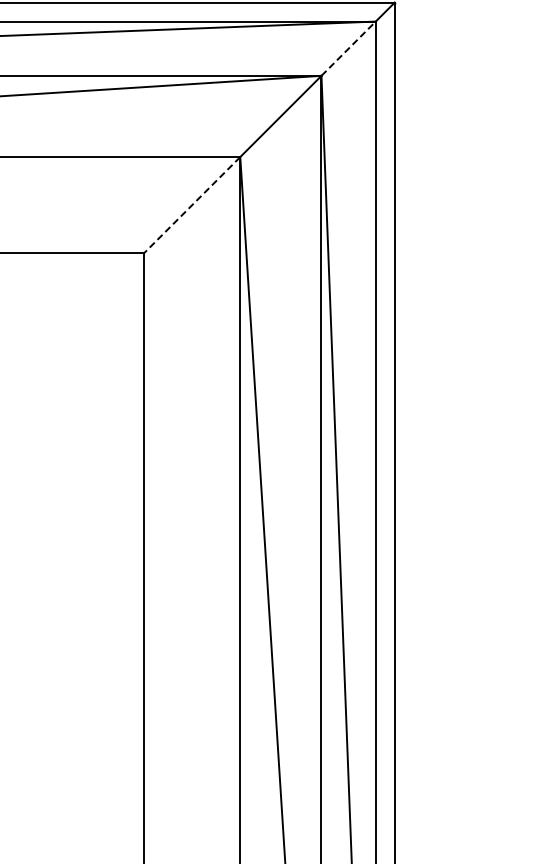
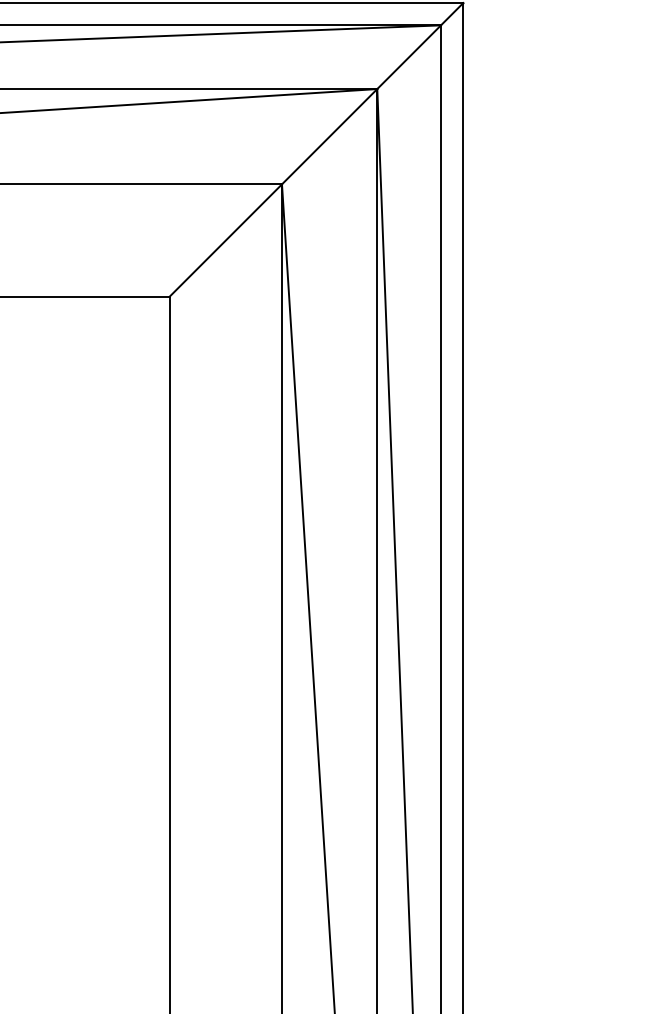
line: (348, 48) -> (408, 56), dashed -> solid
line: (192, 204) -> (225, 240), dashed -> solid

